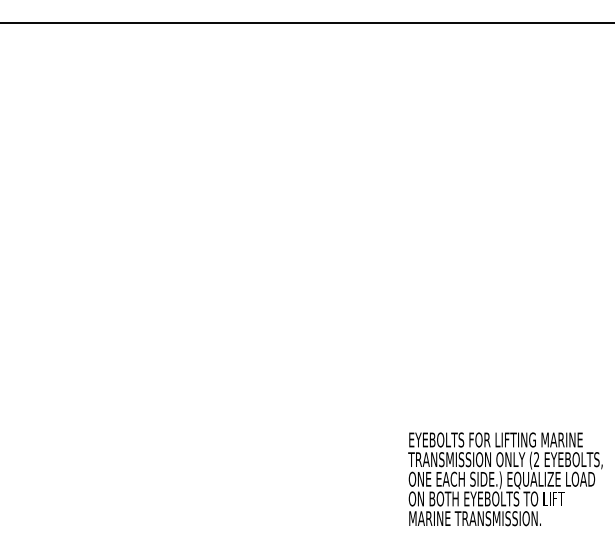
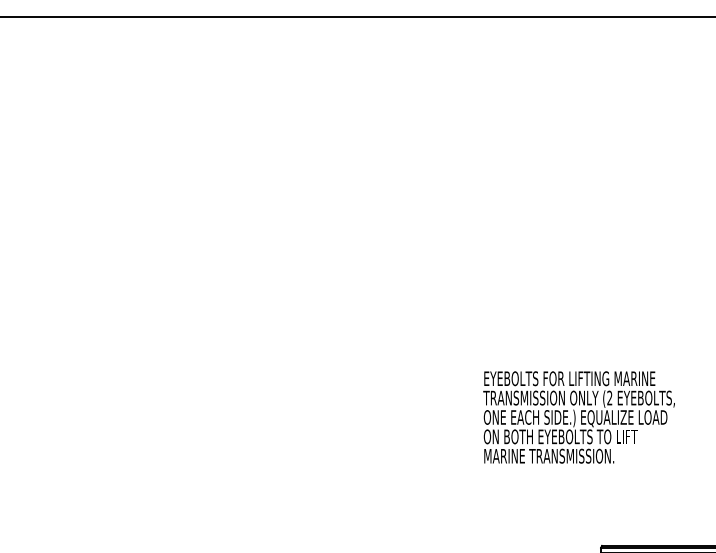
text: (504, 479) -> (578, 417), moved

